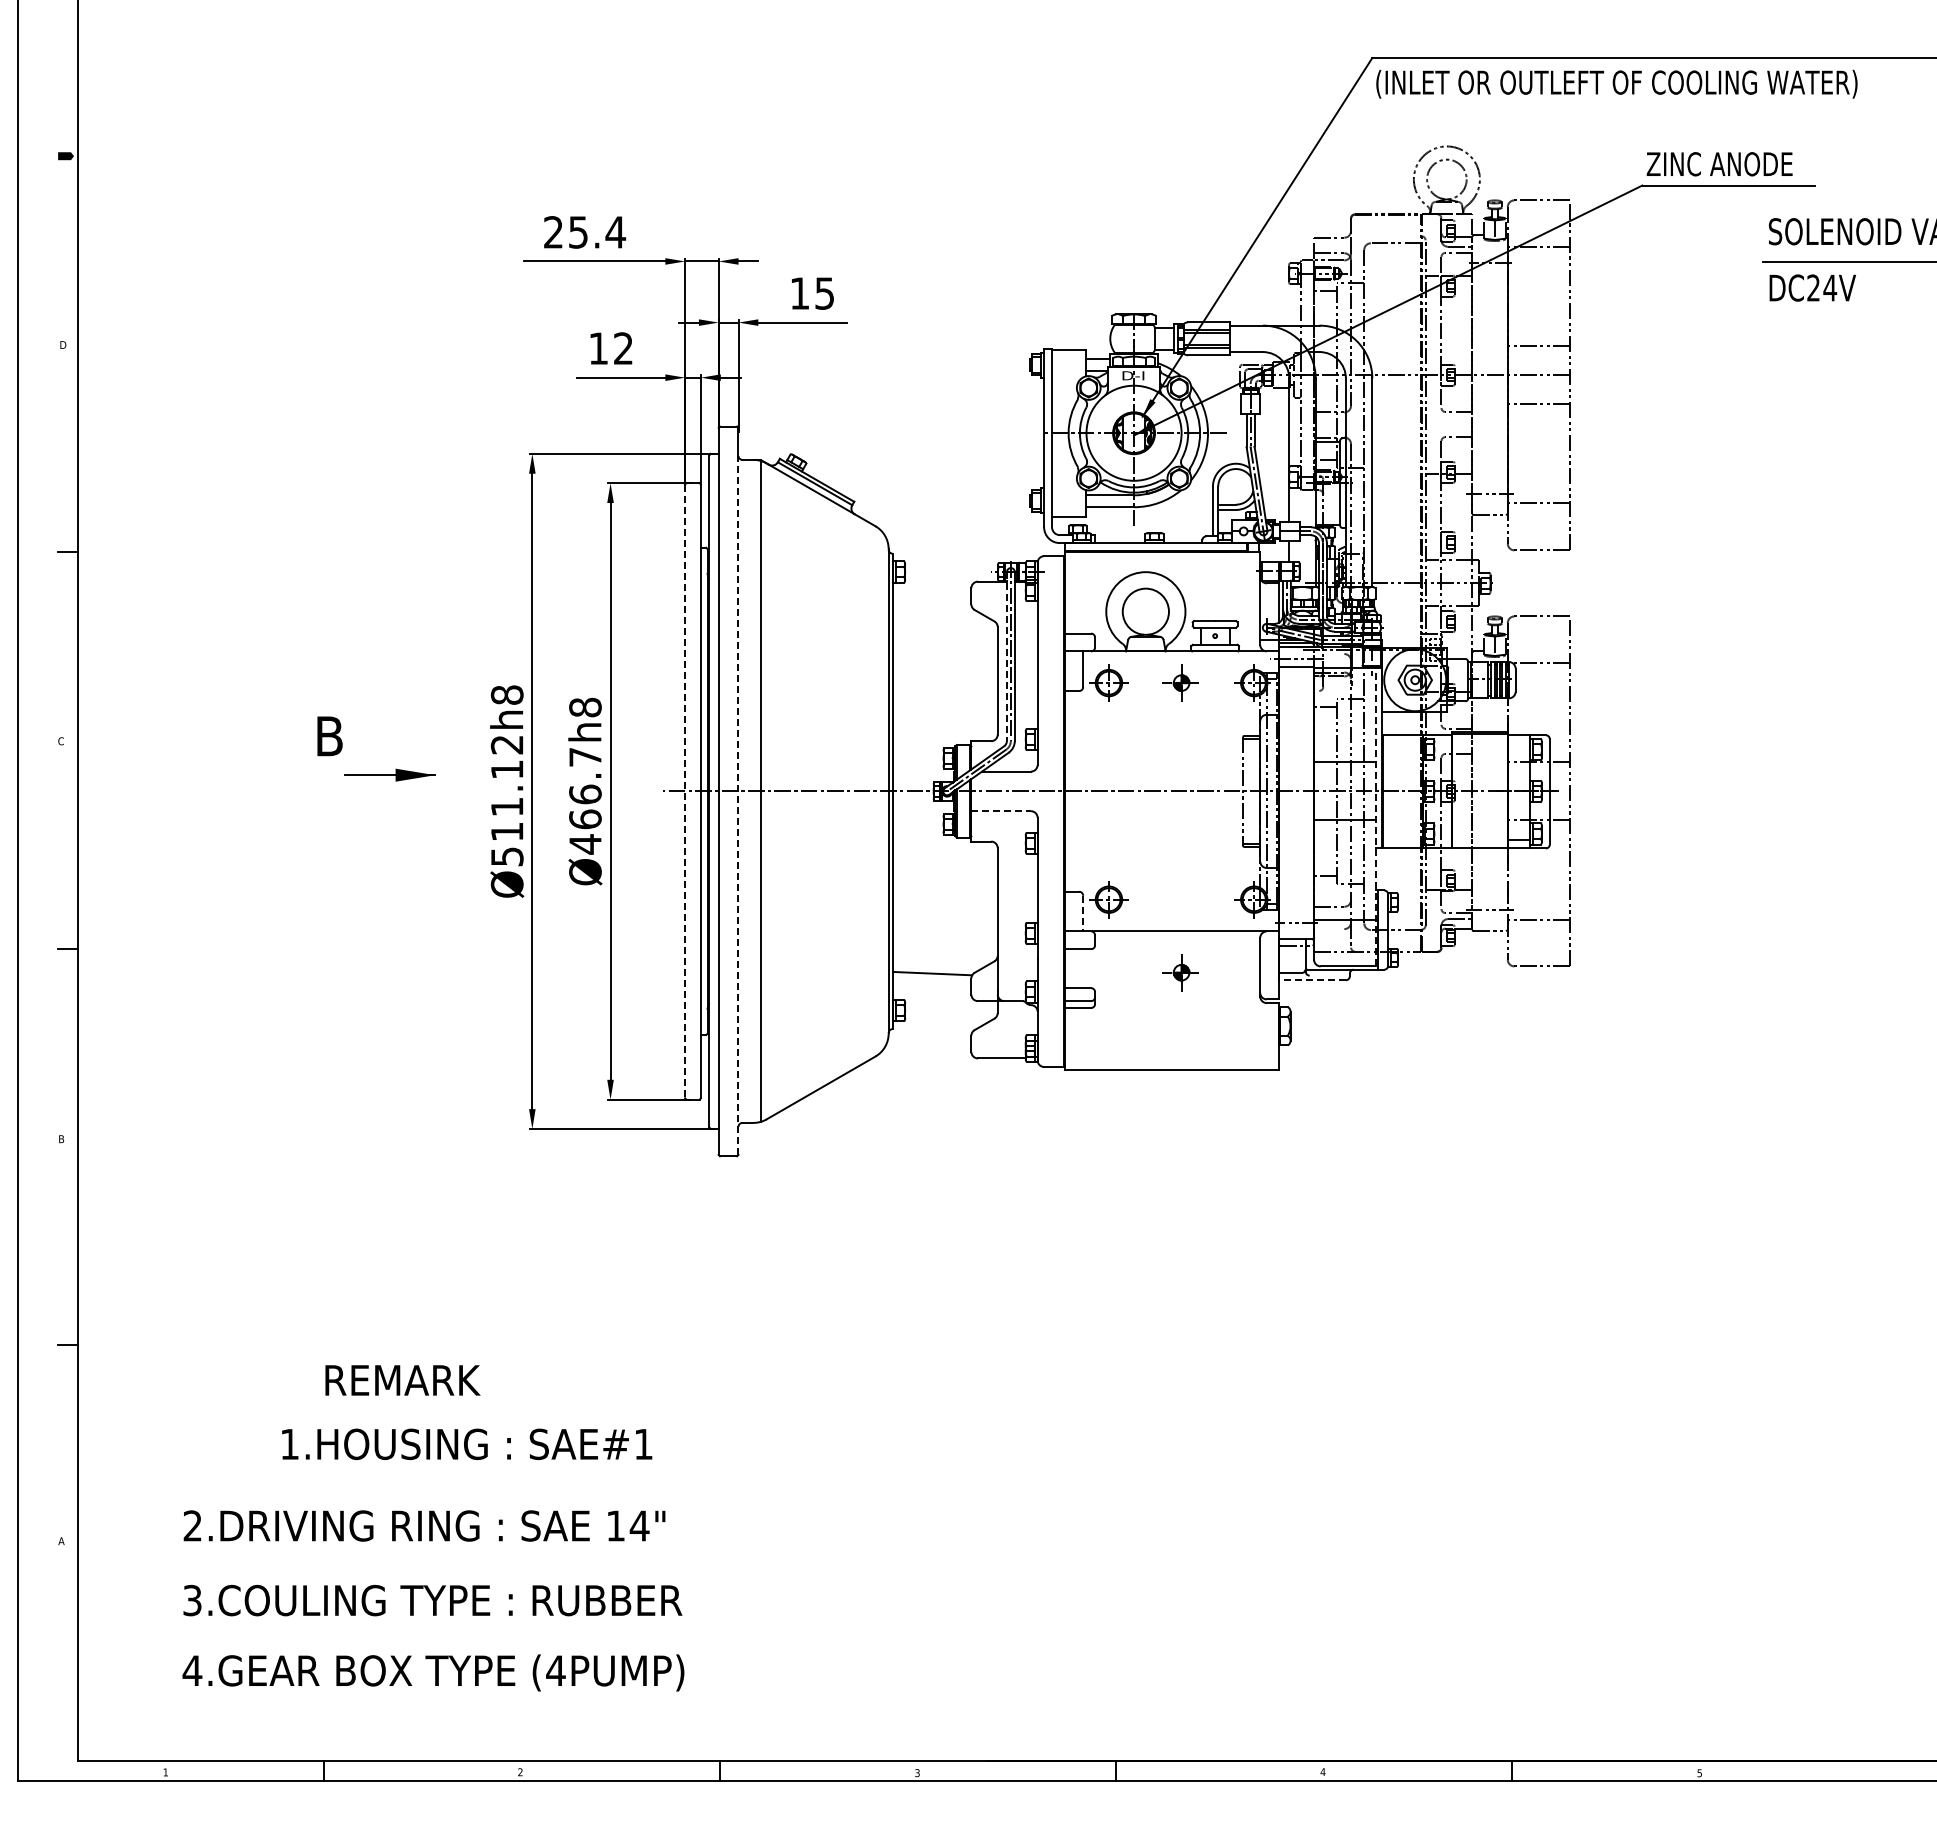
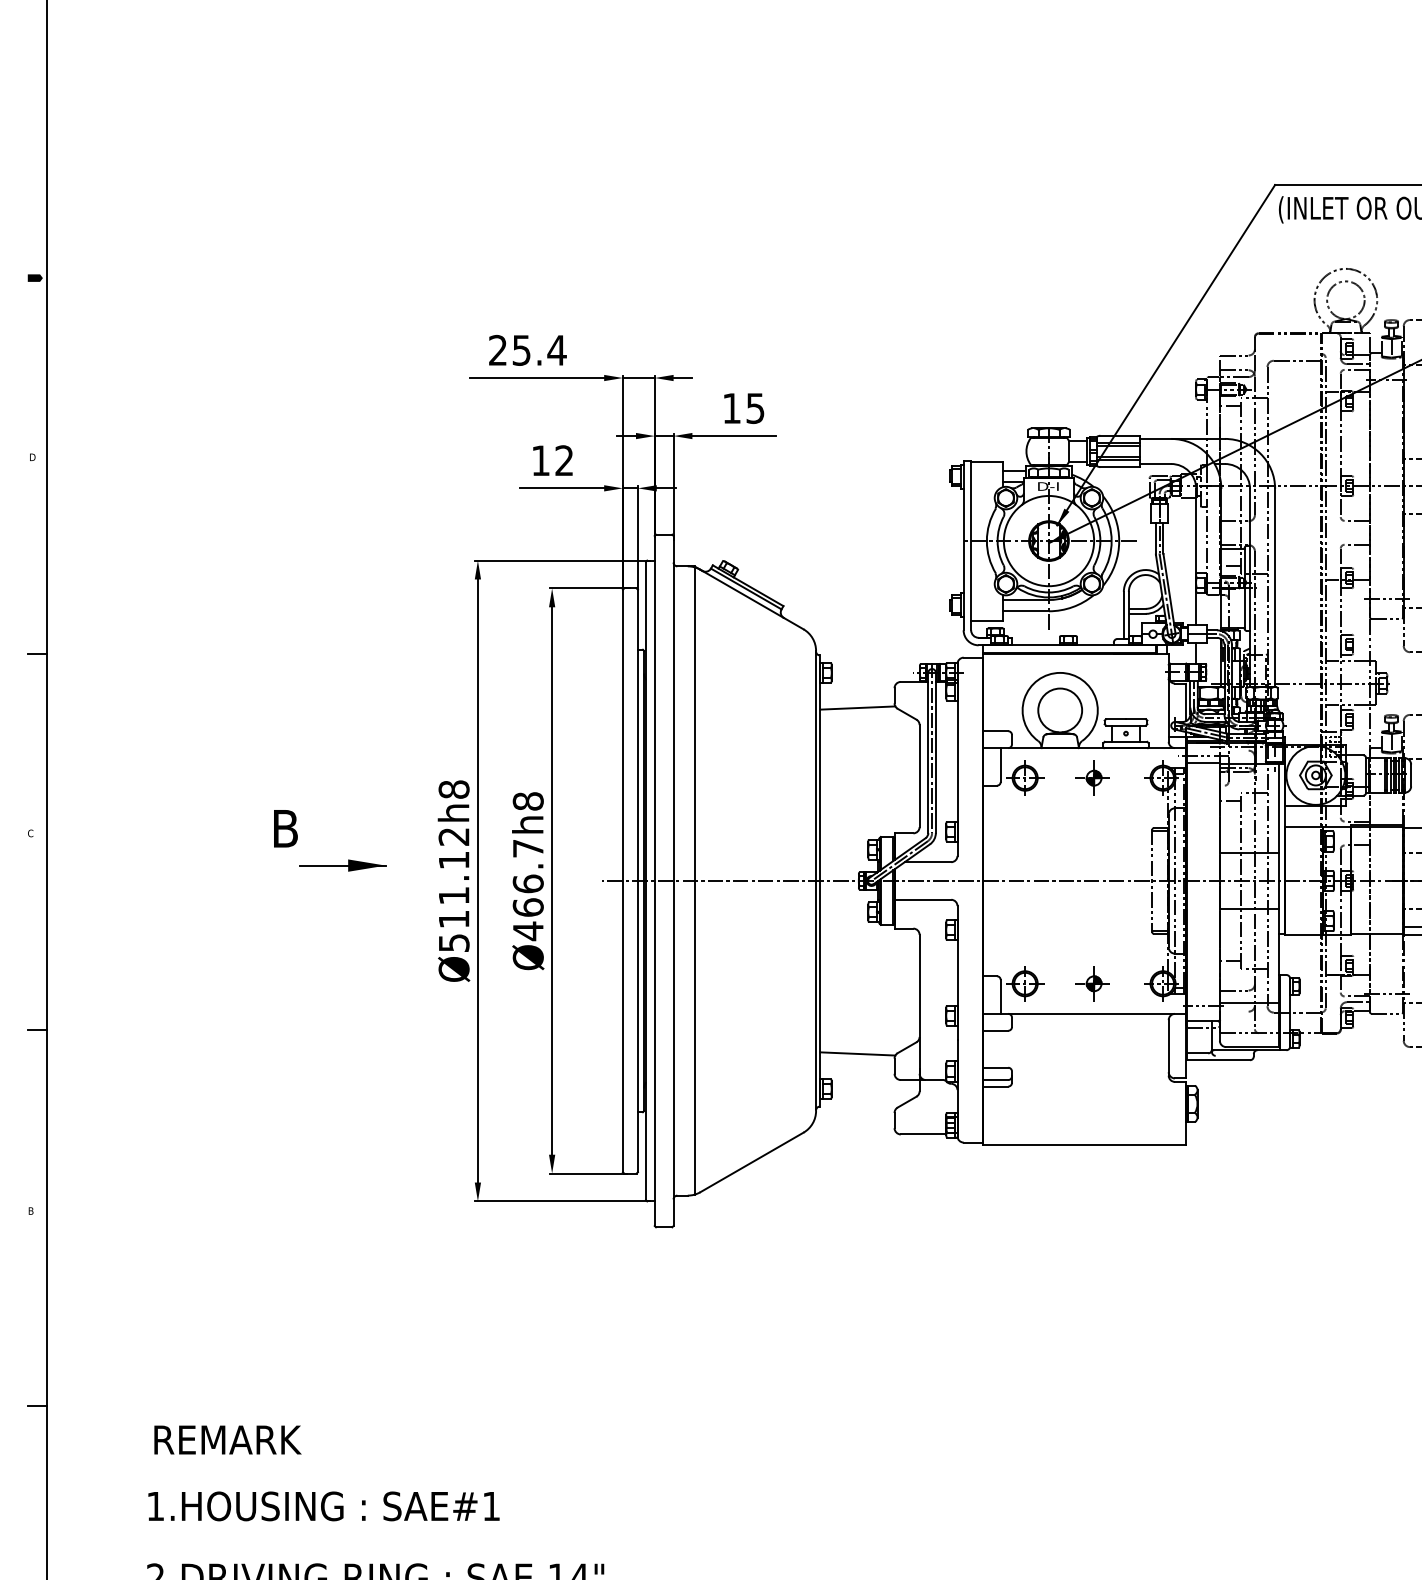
line: (932, 608) -> (857, 707), added
line: (1006, 656) -> (927, 752), dashed -> solid
line: (685, 791) -> (623, 881), dashed -> solid
line: (738, 805) -> (673, 894), dashed -> solid
line: (1001, 811) -> (923, 900), dashed -> solid
line: (1376, 816) -> (1279, 904), dashed -> solid
line: (1083, 913) -> (1001, 996), dashed -> solid
part: (1180, 972) -> (1093, 983), moved
line: (1312, 980) -> (1218, 1060), dashed -> solid
text: (402, 1380) -> (227, 1440), moved
text: (467, 1444) -> (324, 1506), moved

